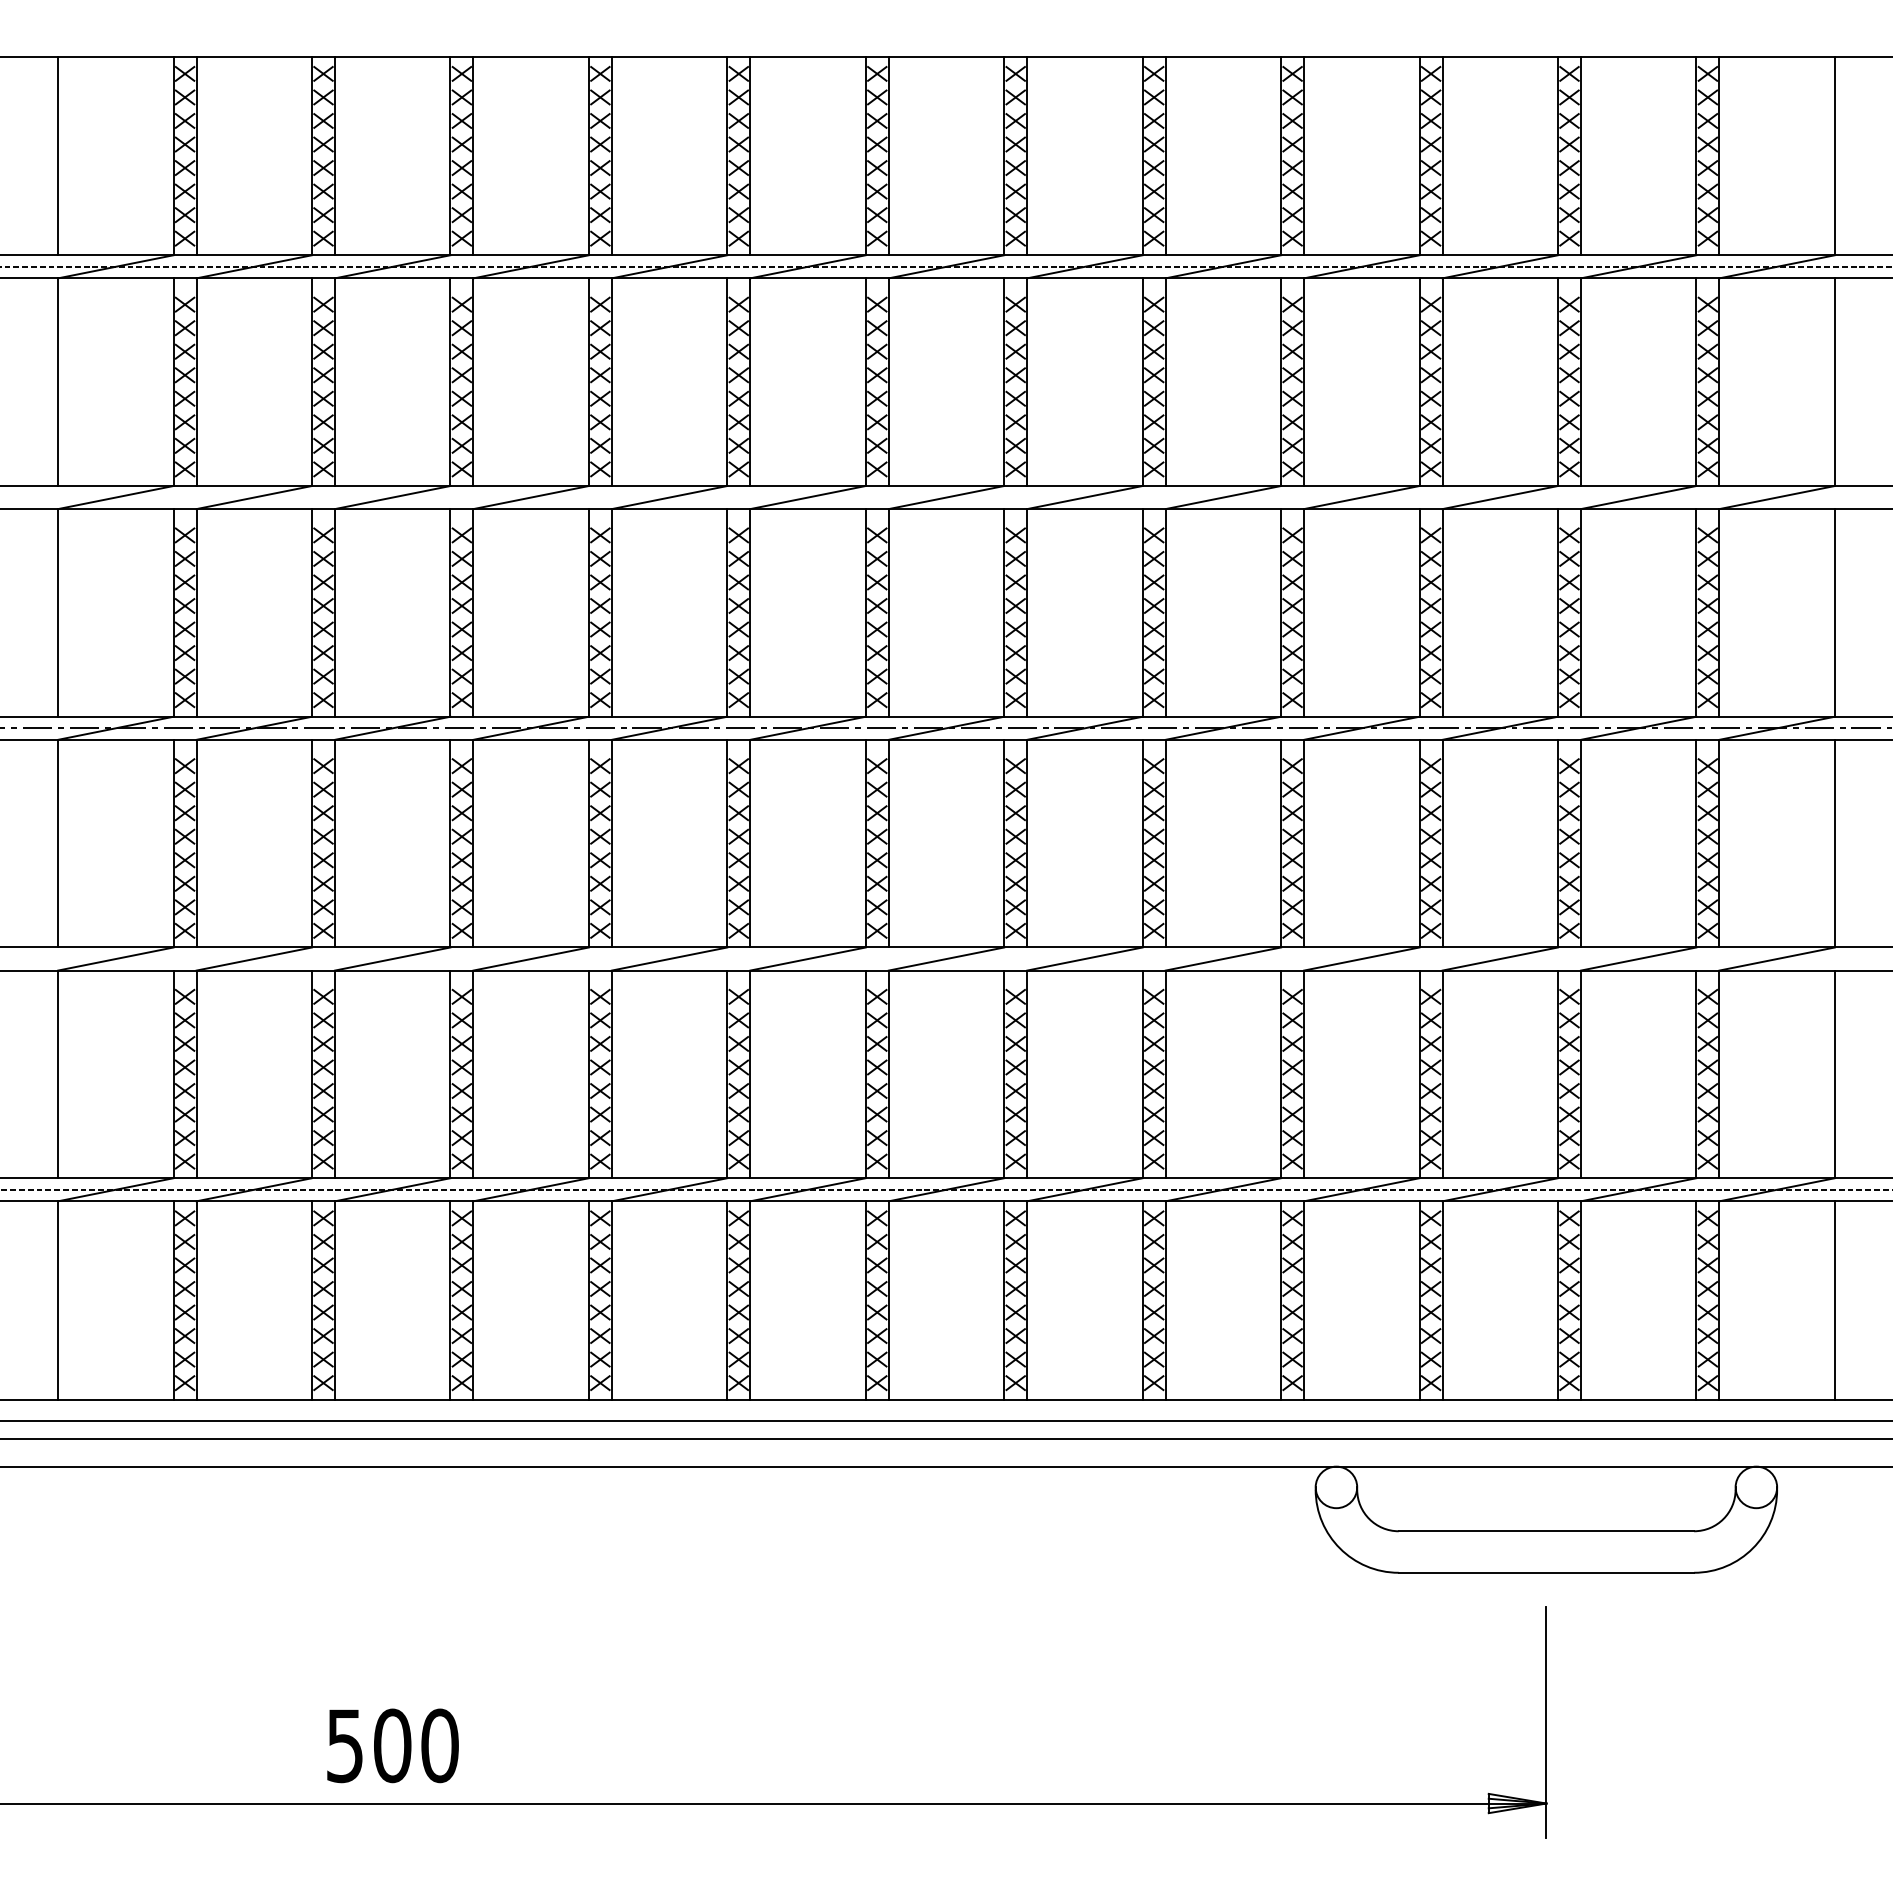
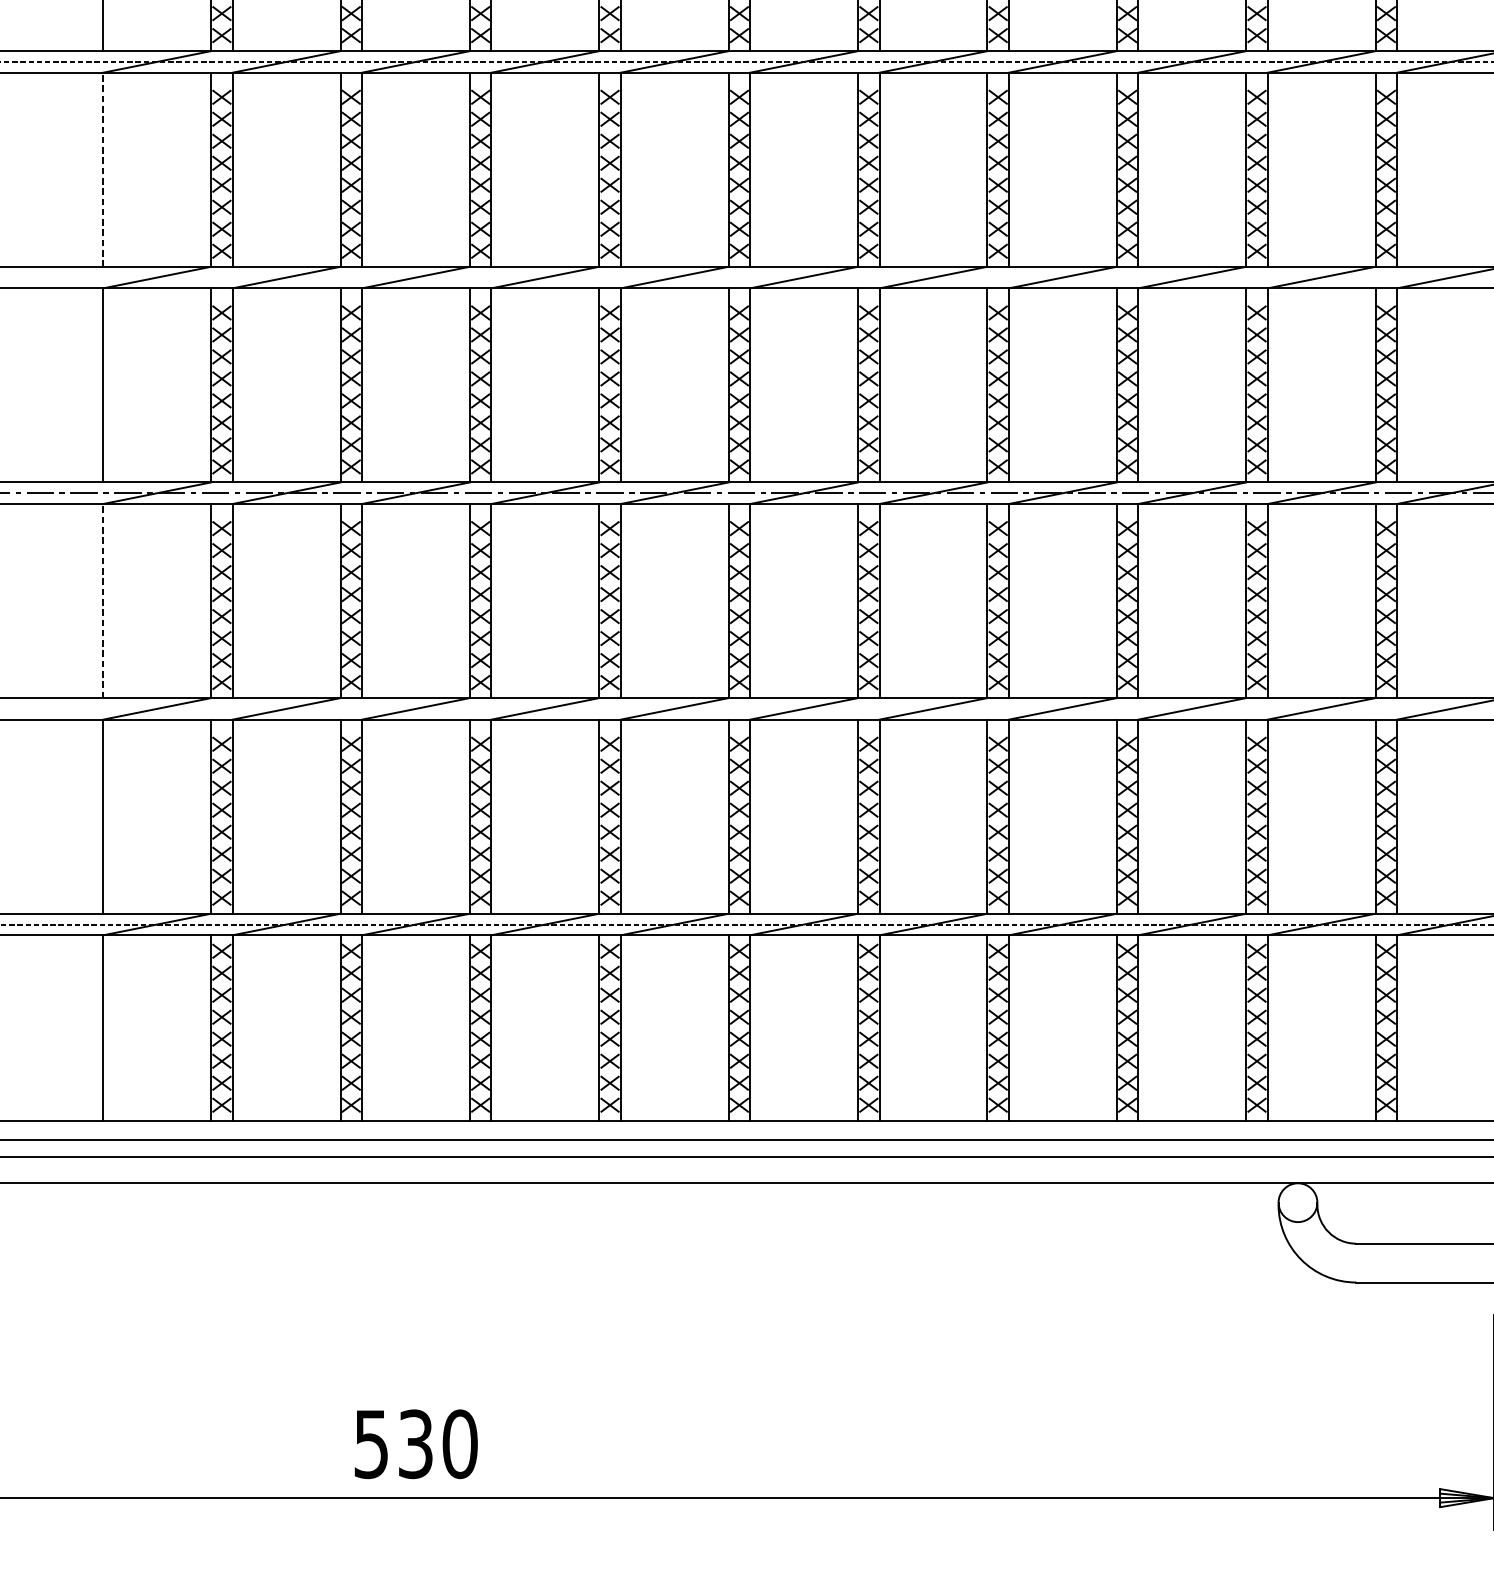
line: (58, 382) -> (103, 170), solid -> dashed
line: (58, 843) -> (103, 600), solid -> dashed
text: (392, 1745) -> (415, 1443), 500 -> 530

